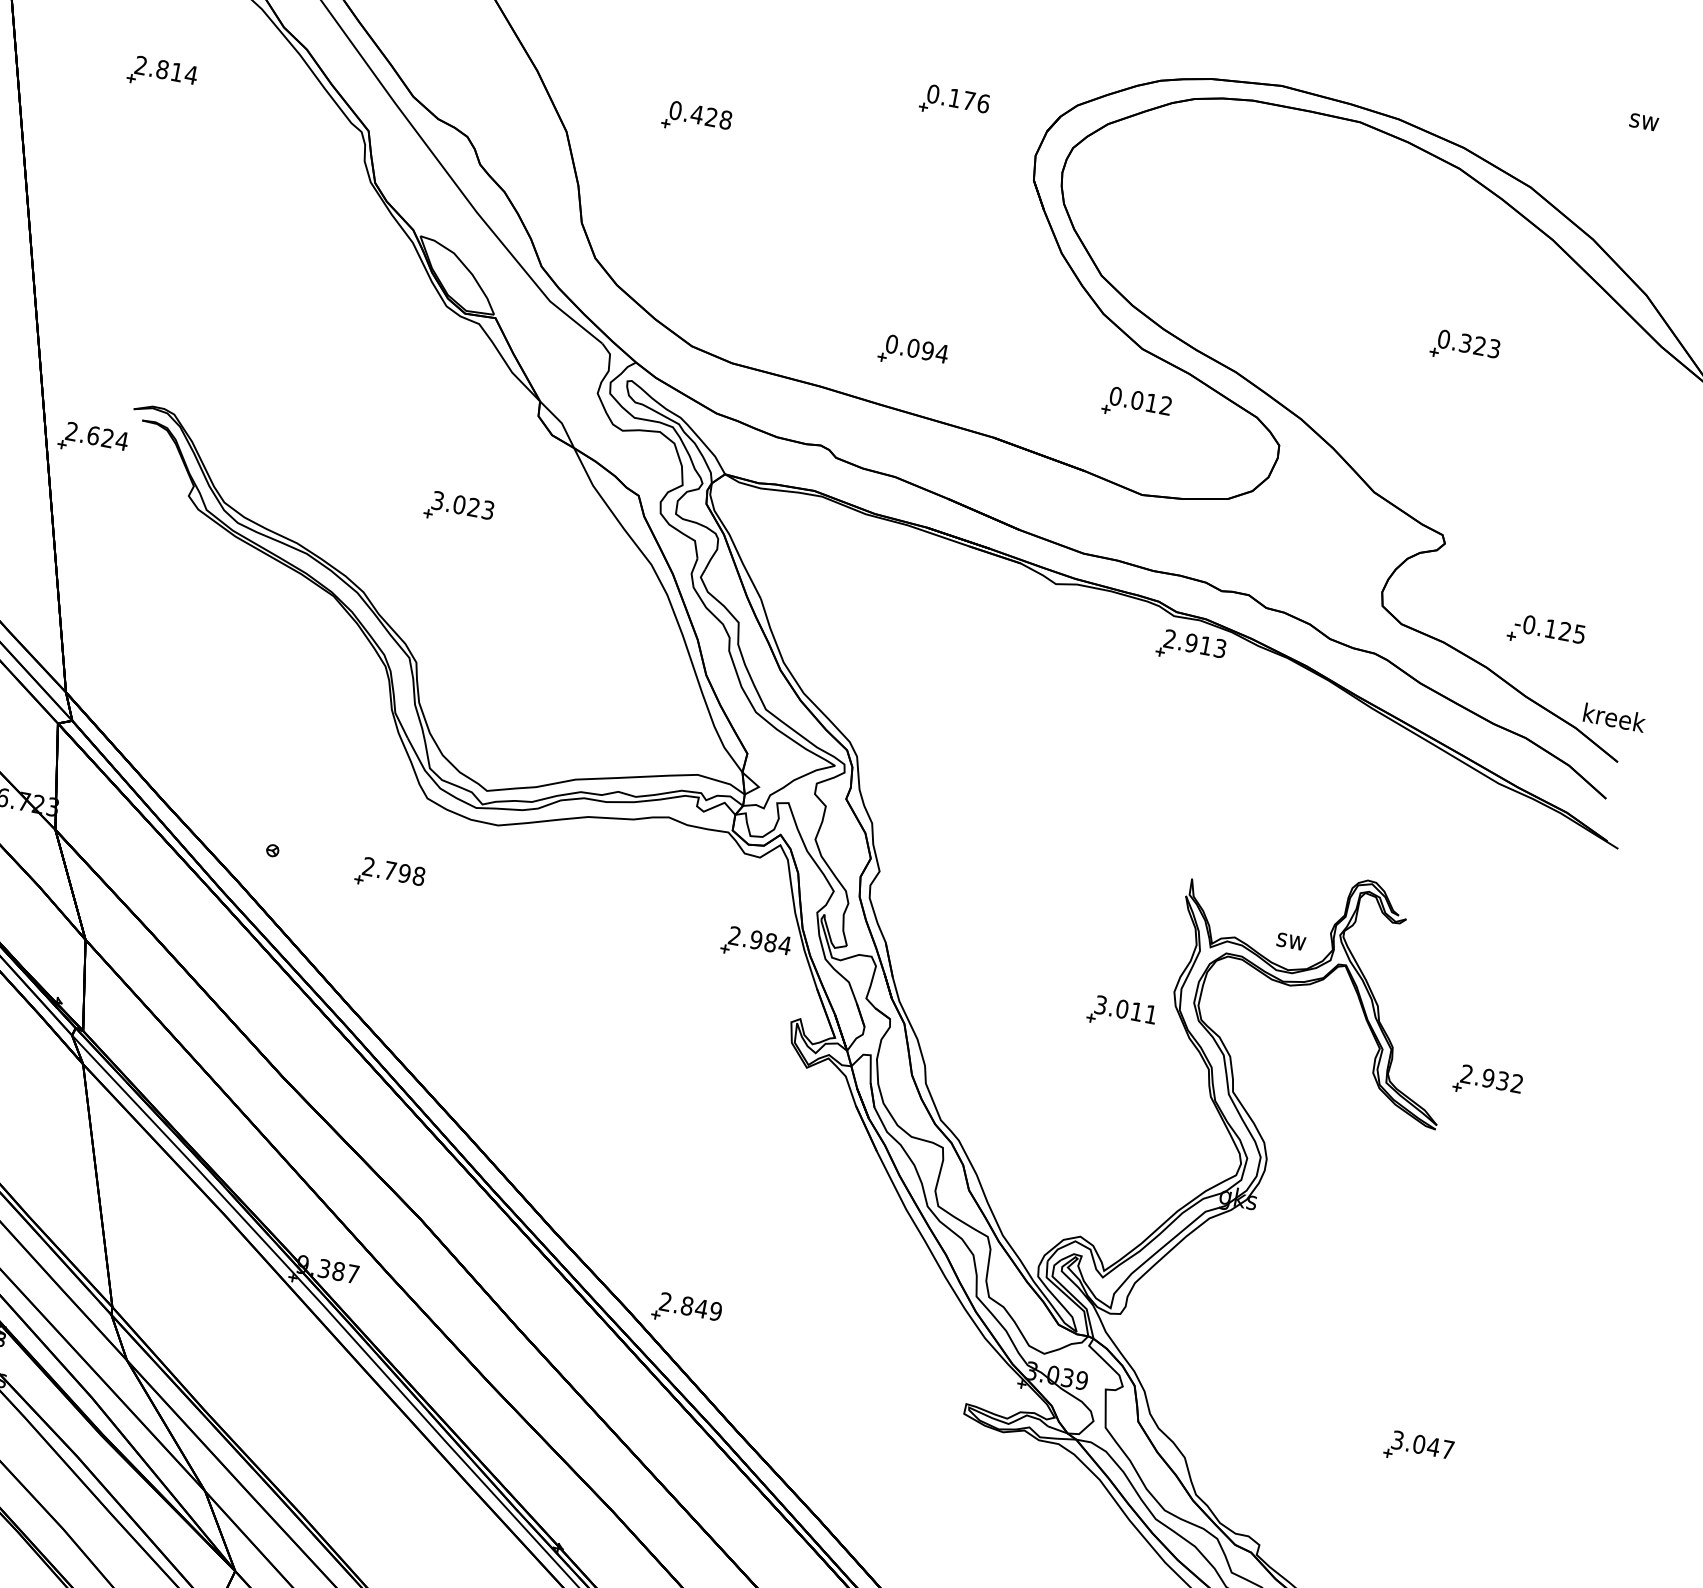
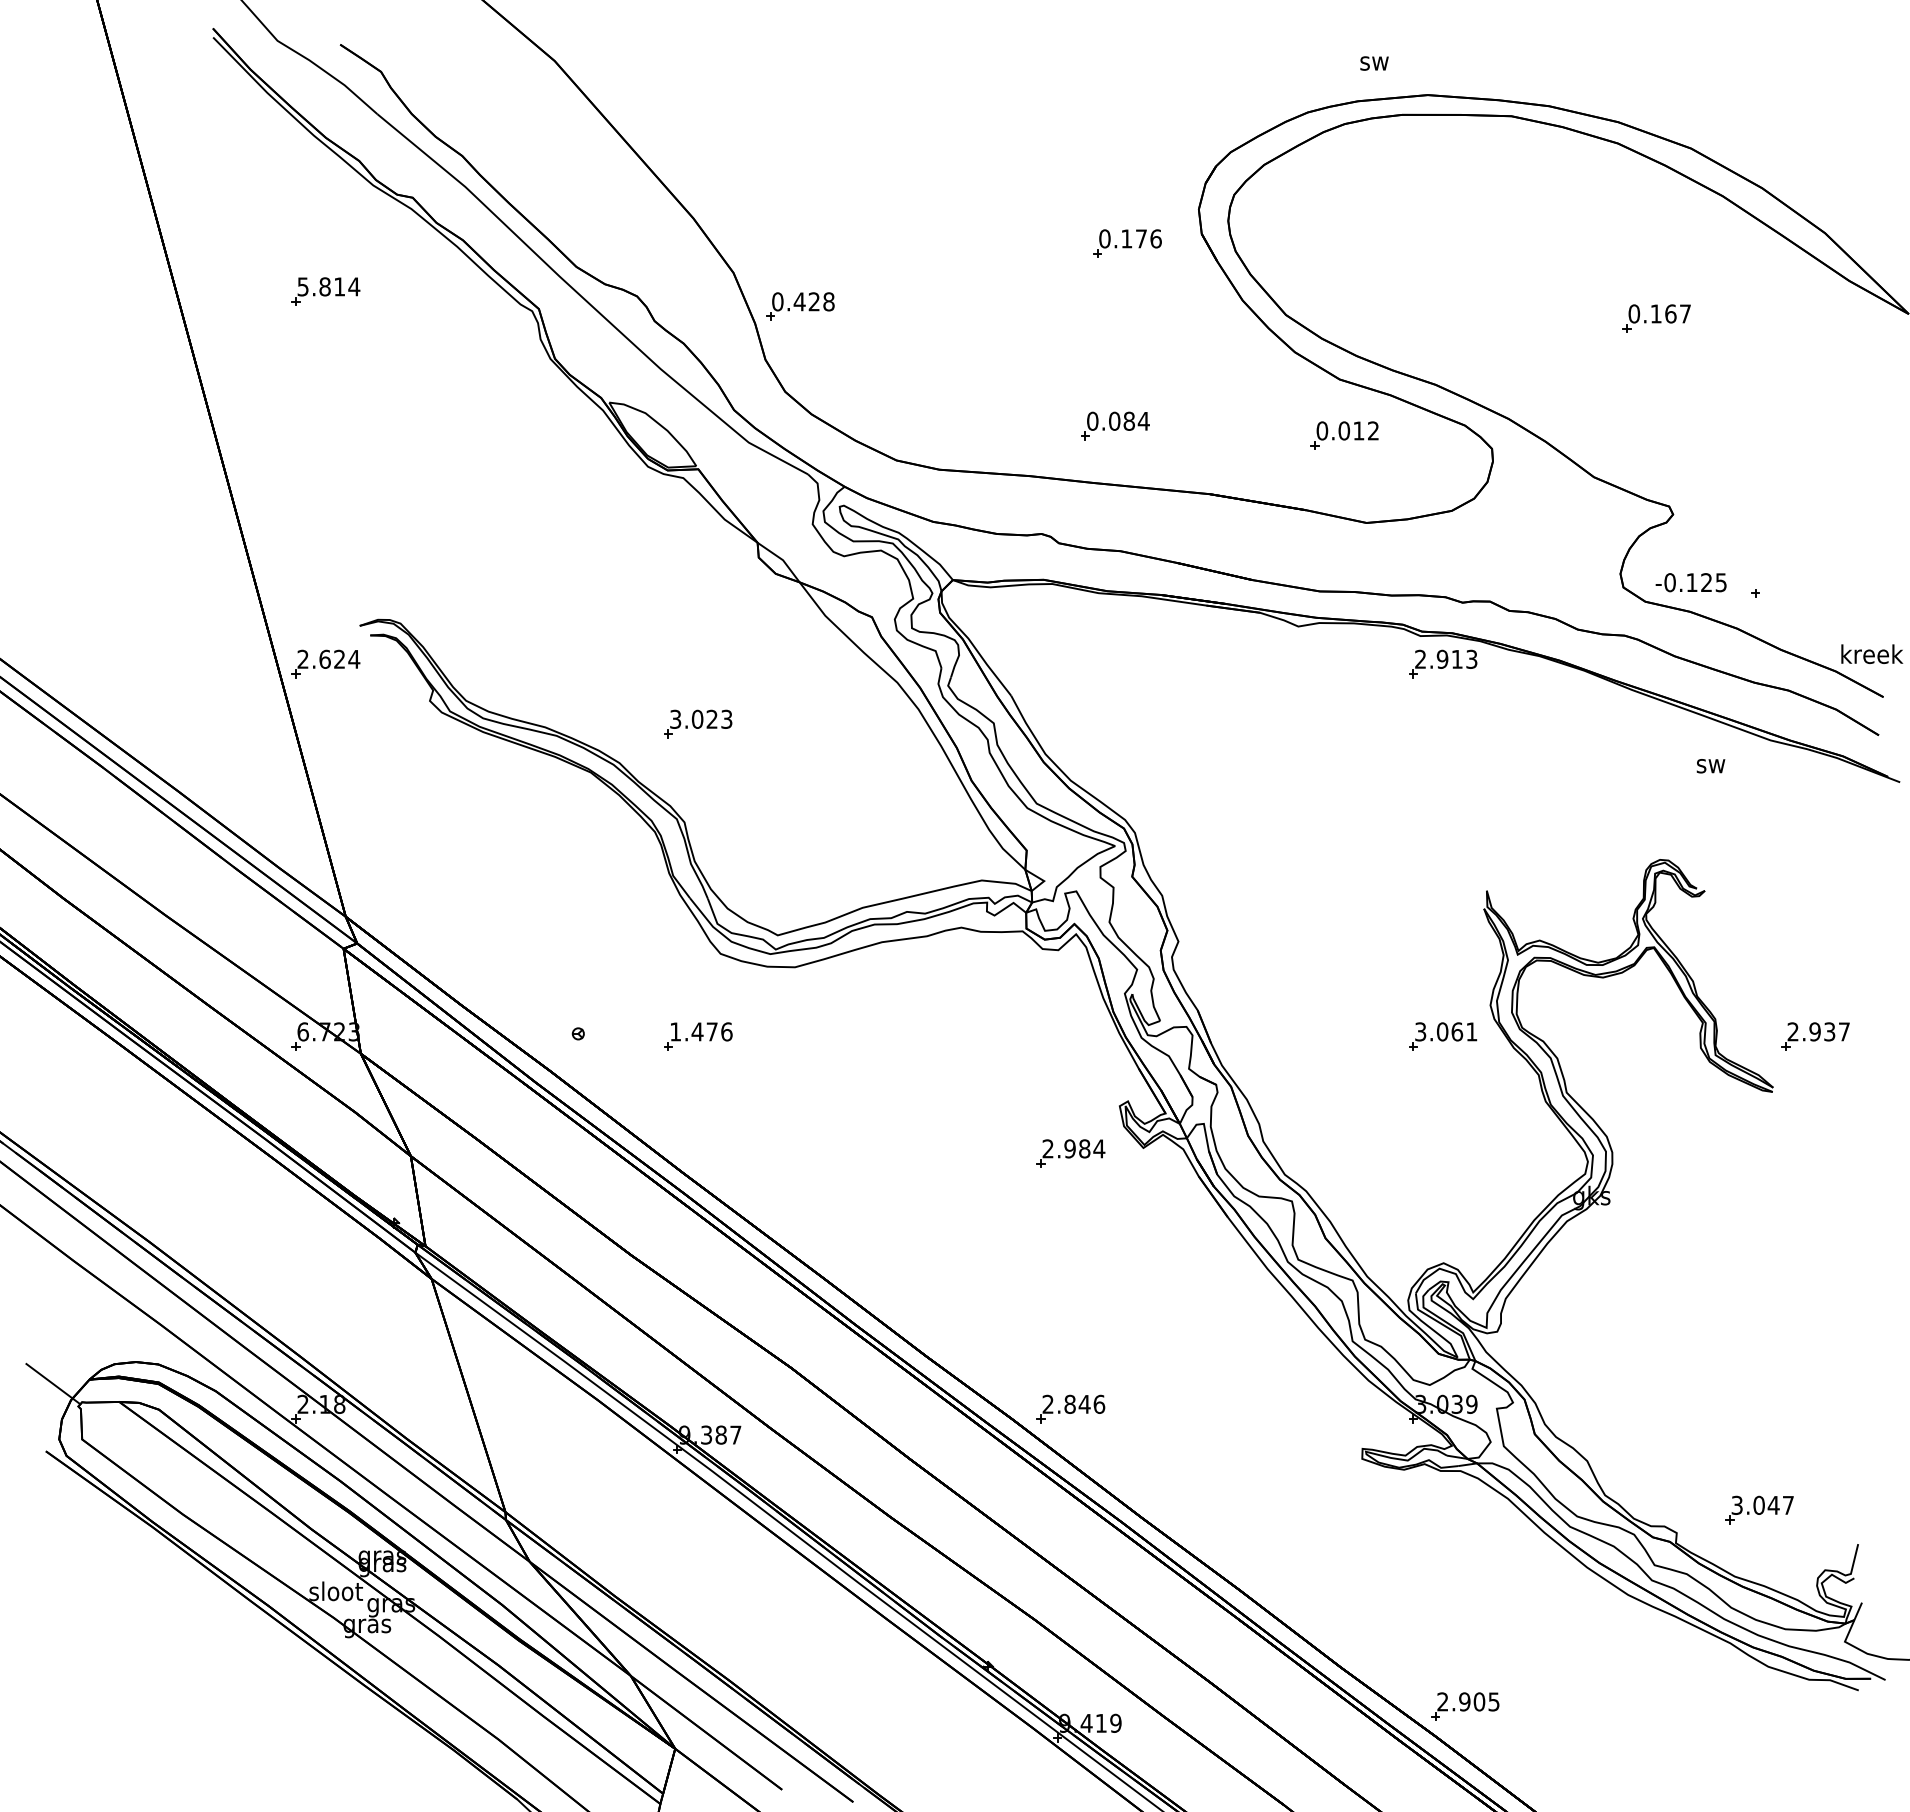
text: (140, 65) -> (302, 286), 2.814 -> 5.814
part: (954, 102) -> (1127, 243), moved
part: (697, 119) -> (800, 306), moved
text: (1644, 122) -> (1374, 63), moved
text: (1479, 345) -> (1670, 313), 0.323 -> 0.167
text: (927, 350) -> (1128, 420), 0.094 -> 0.084
part: (459, 509) -> (698, 723), moved
text: (1549, 628) -> (1690, 582), moved
text: (394, 871) -> (701, 1031), 2.798 -> 1.476
text: (1290, 941) -> (1710, 766), moved
part: (755, 944) -> (1070, 1153), moved
text: (1137, 1011) -> (1457, 1031), 3.011 -> 3.061
text: (1516, 1083) -> (1843, 1031), 2.932 -> 2.937
text: (716, 1310) -> (1099, 1403), 2.849 -> 2.846
part: (1418, 1448) -> (1759, 1509), moved

